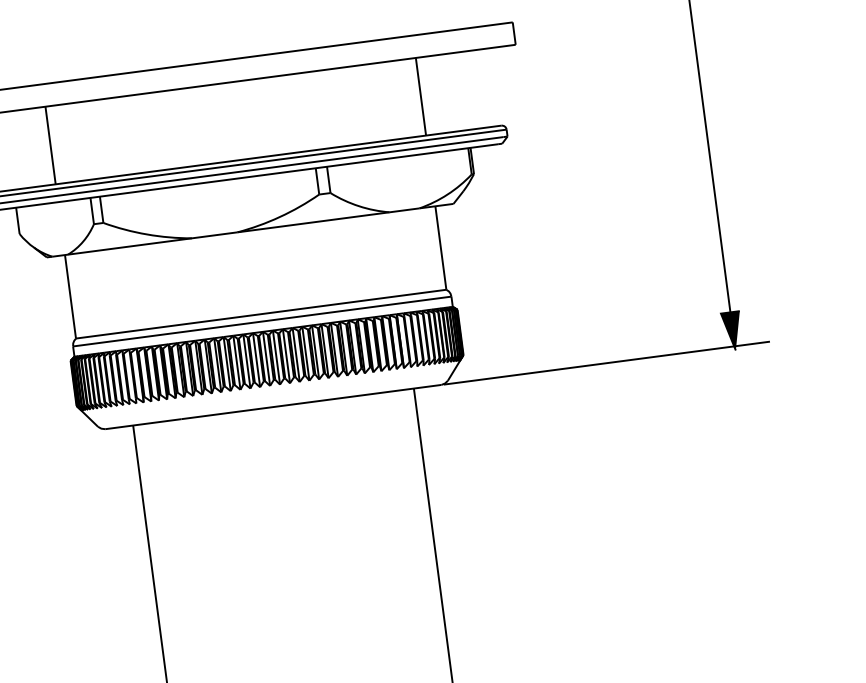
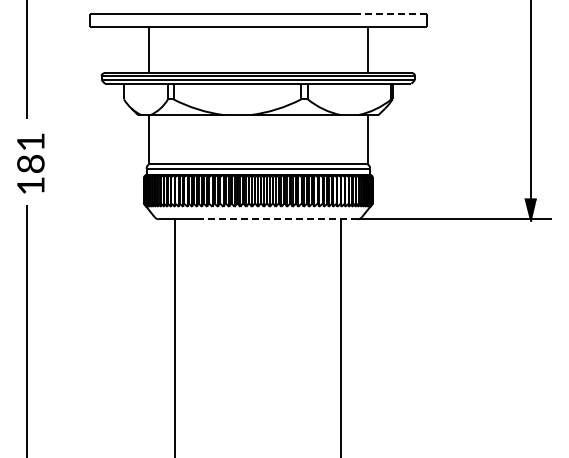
line: (451, 31) -> (390, 14), solid -> dashed
line: (310, 402) -> (280, 219), solid -> dashed

